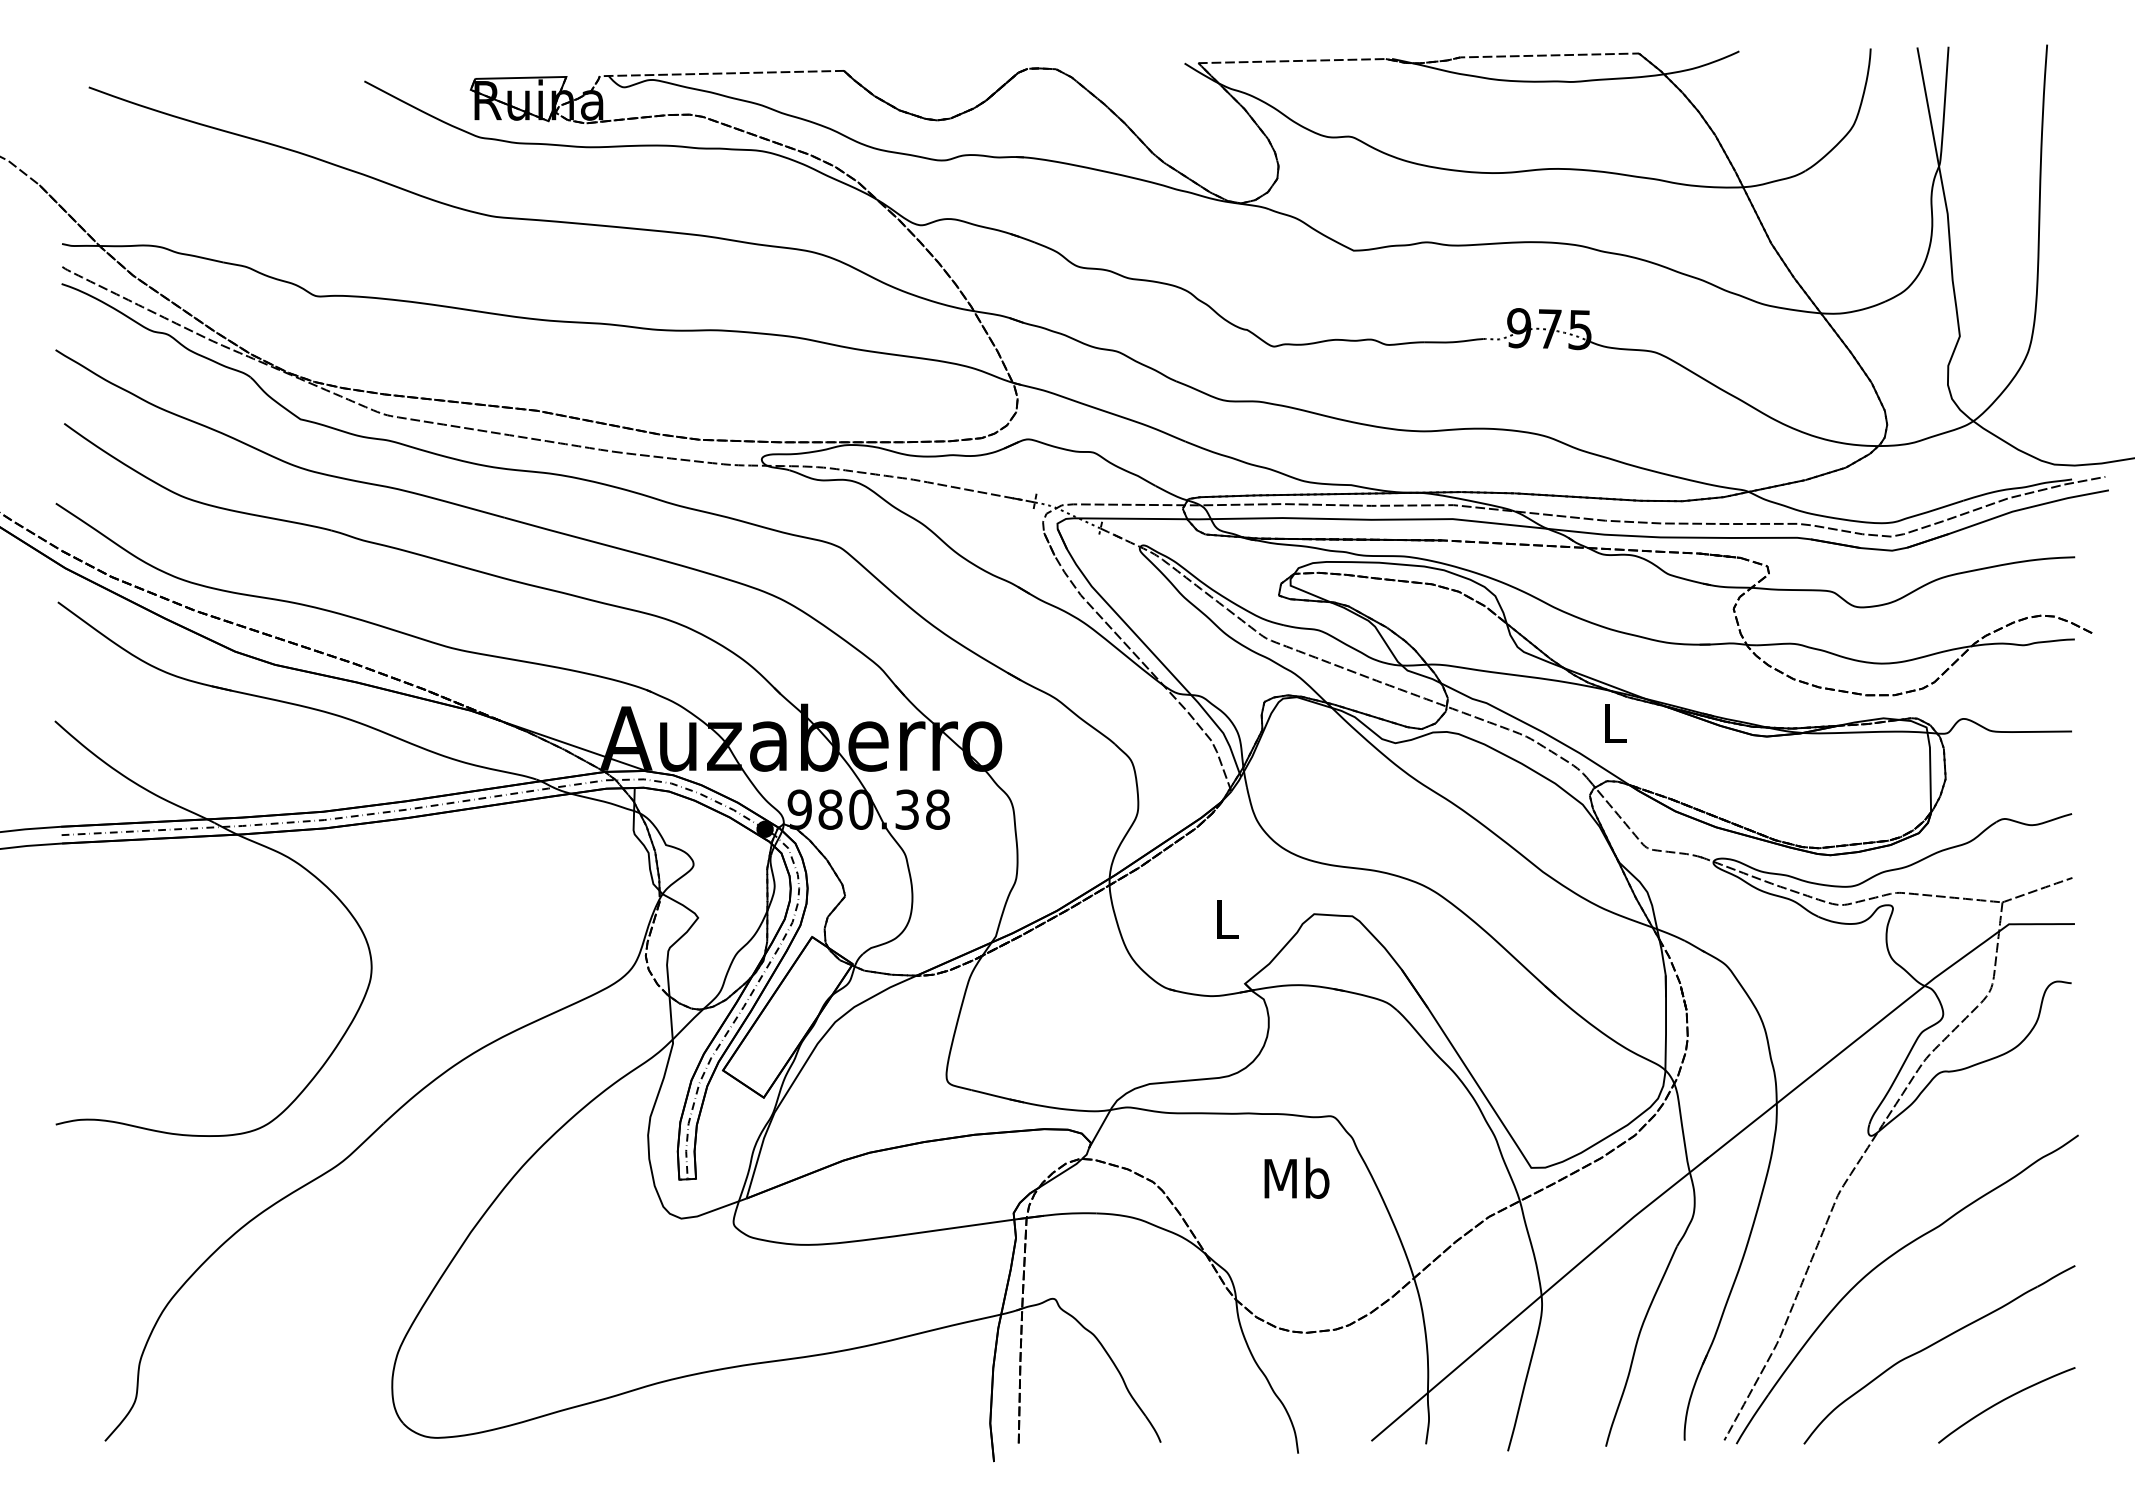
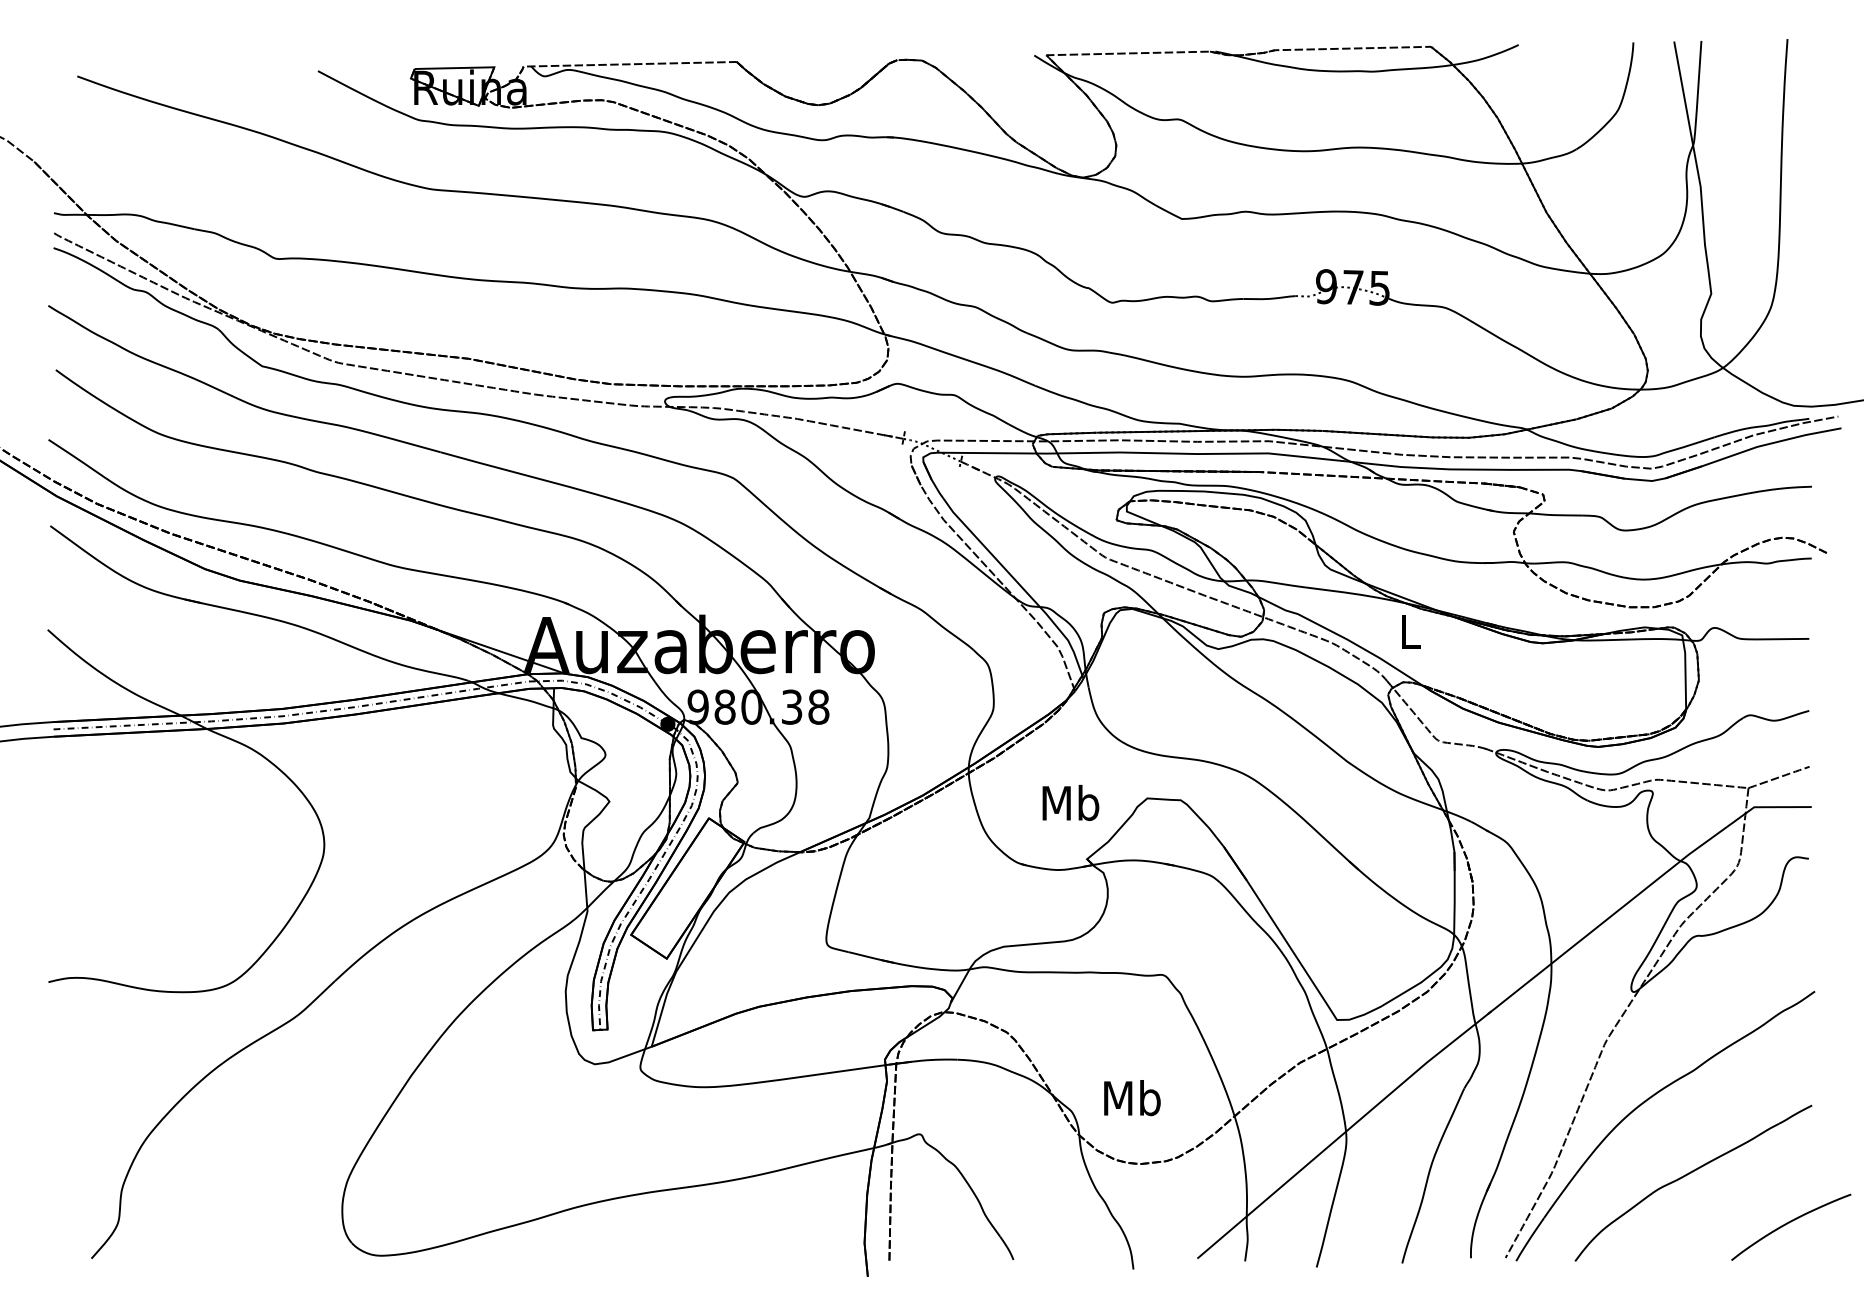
text: (1226, 918) -> (1070, 802), L -> Mb
text: (1297, 1178) -> (1132, 1098), moved
curve: (2004, 1400) -> (1789, 1223), moved

